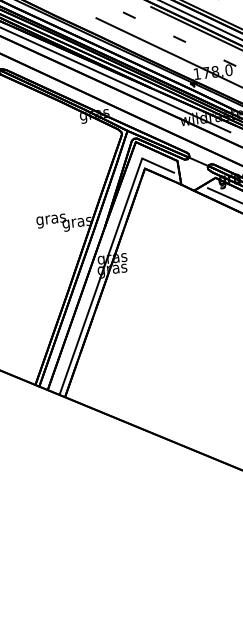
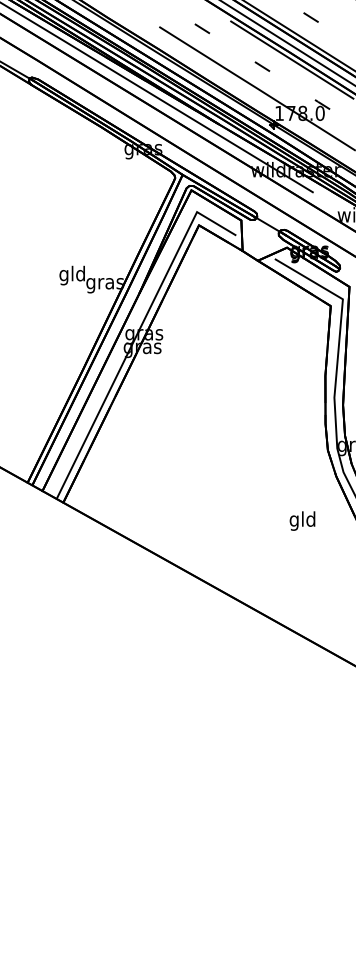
text: (51, 219) -> (72, 275), gras -> gld

